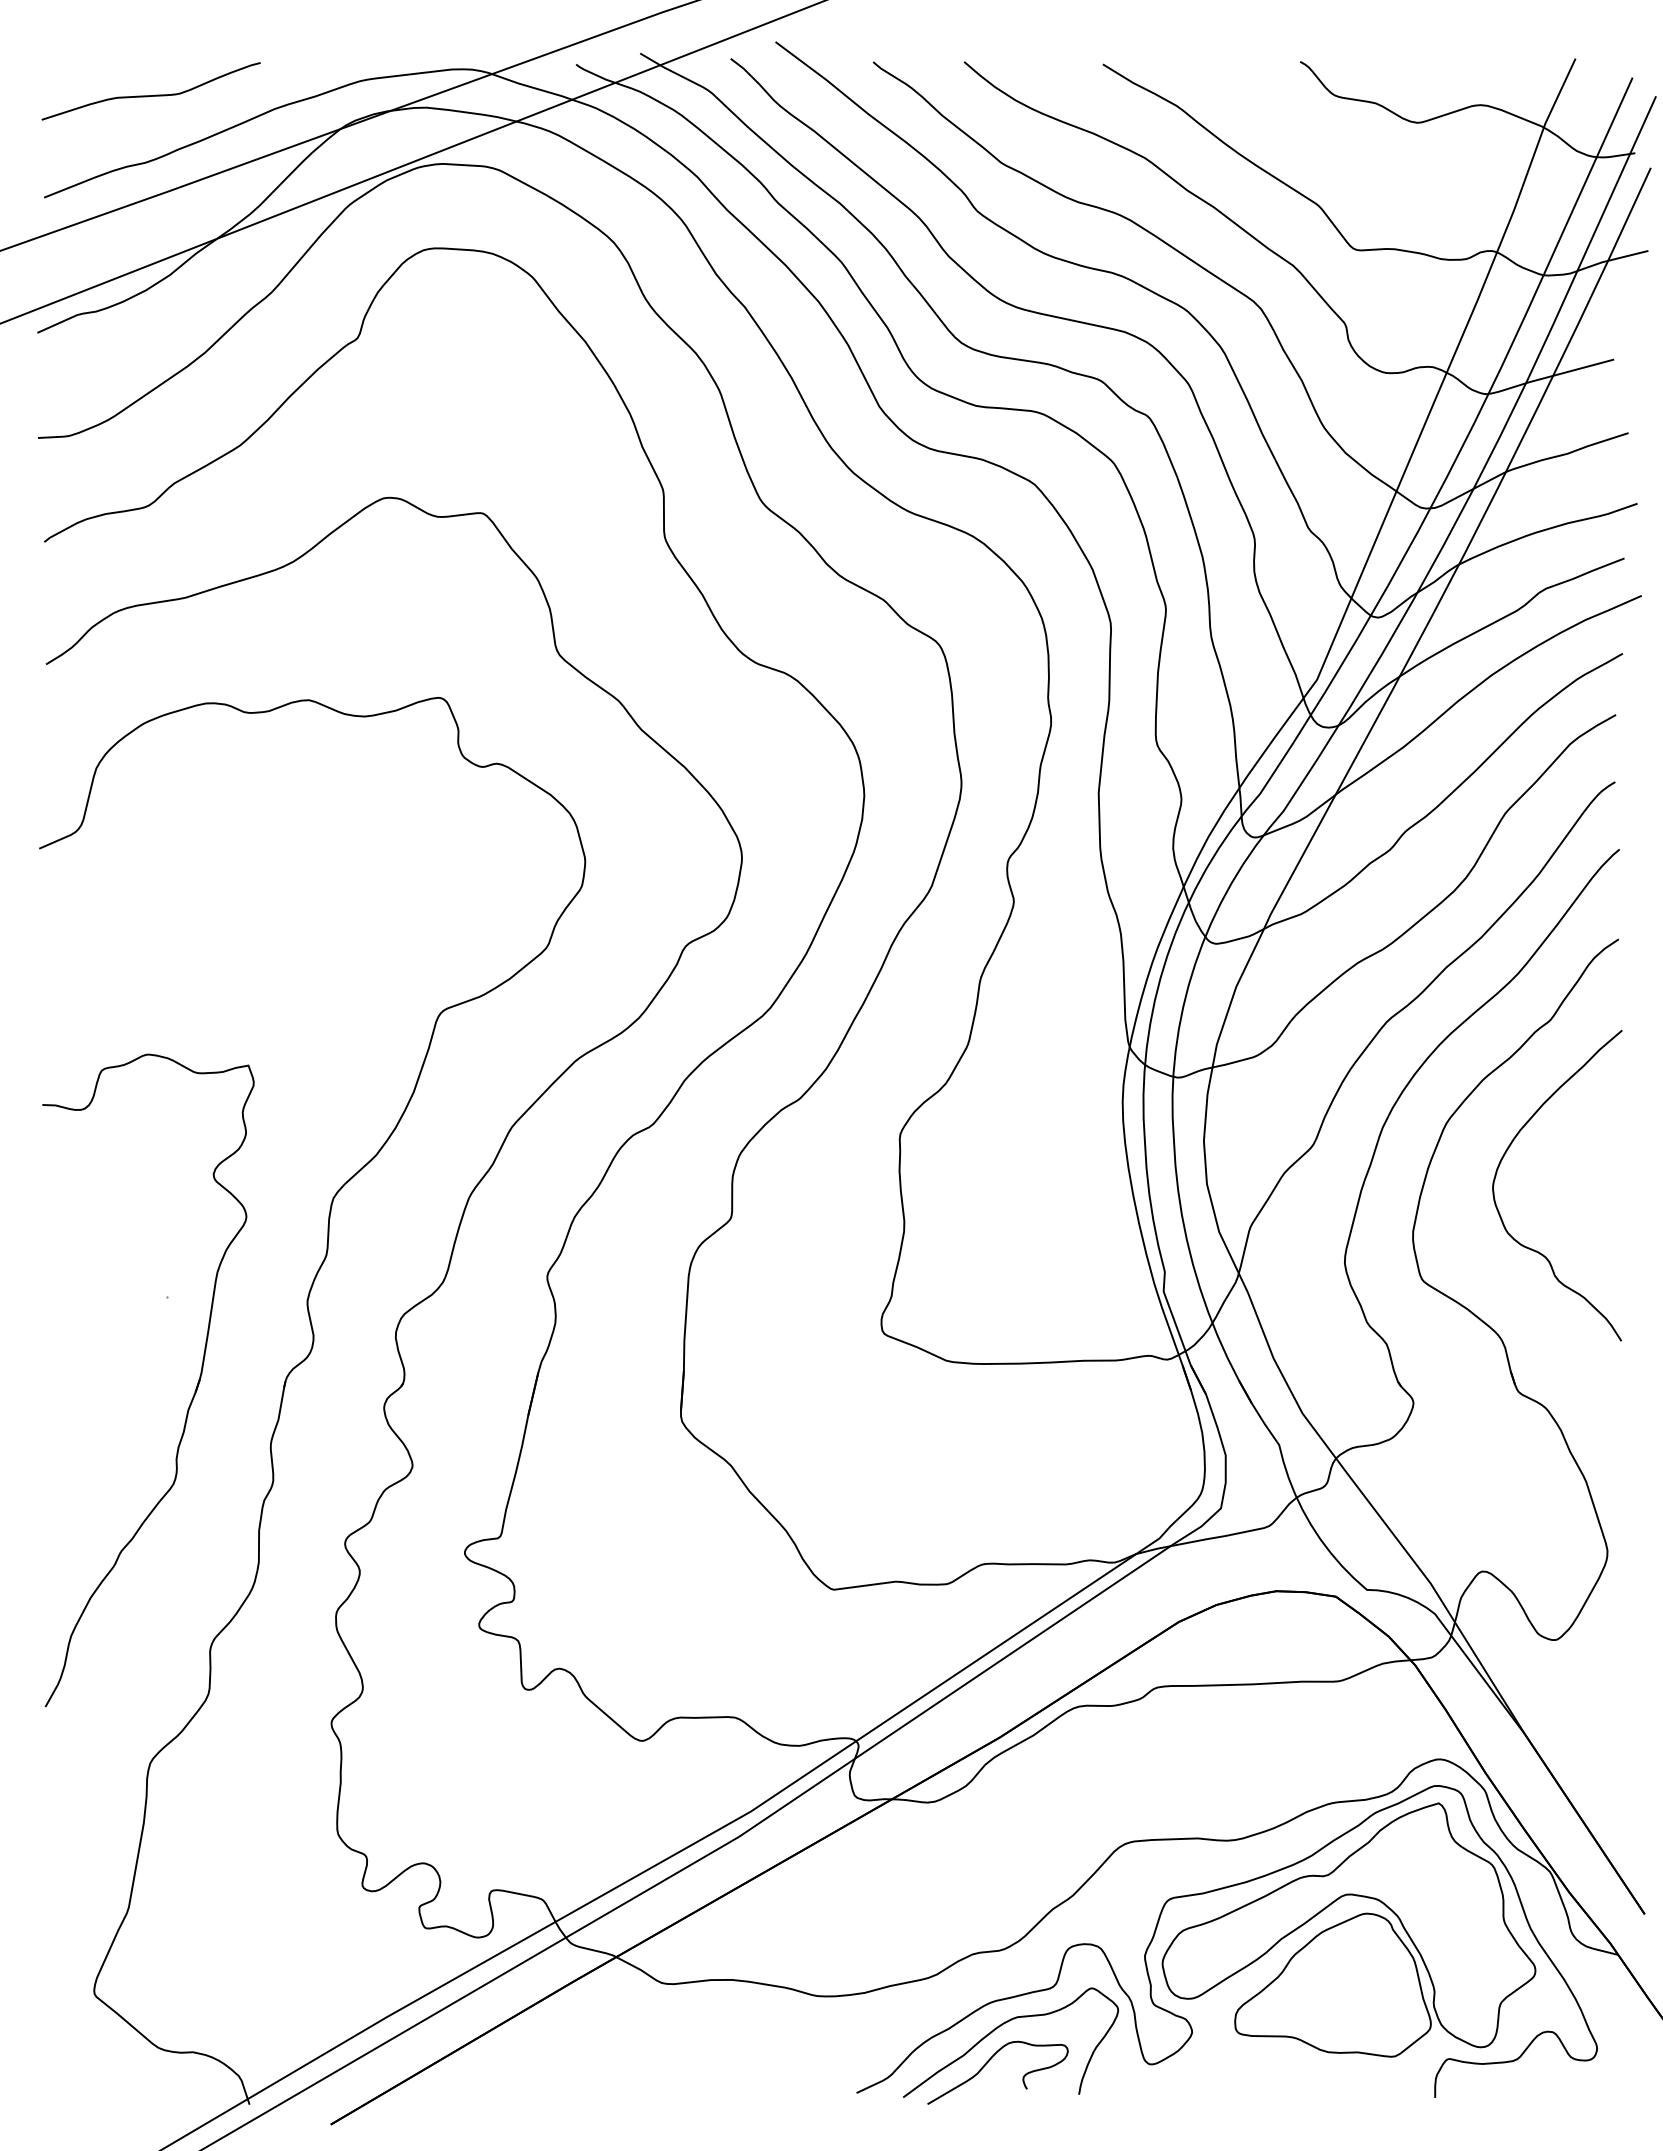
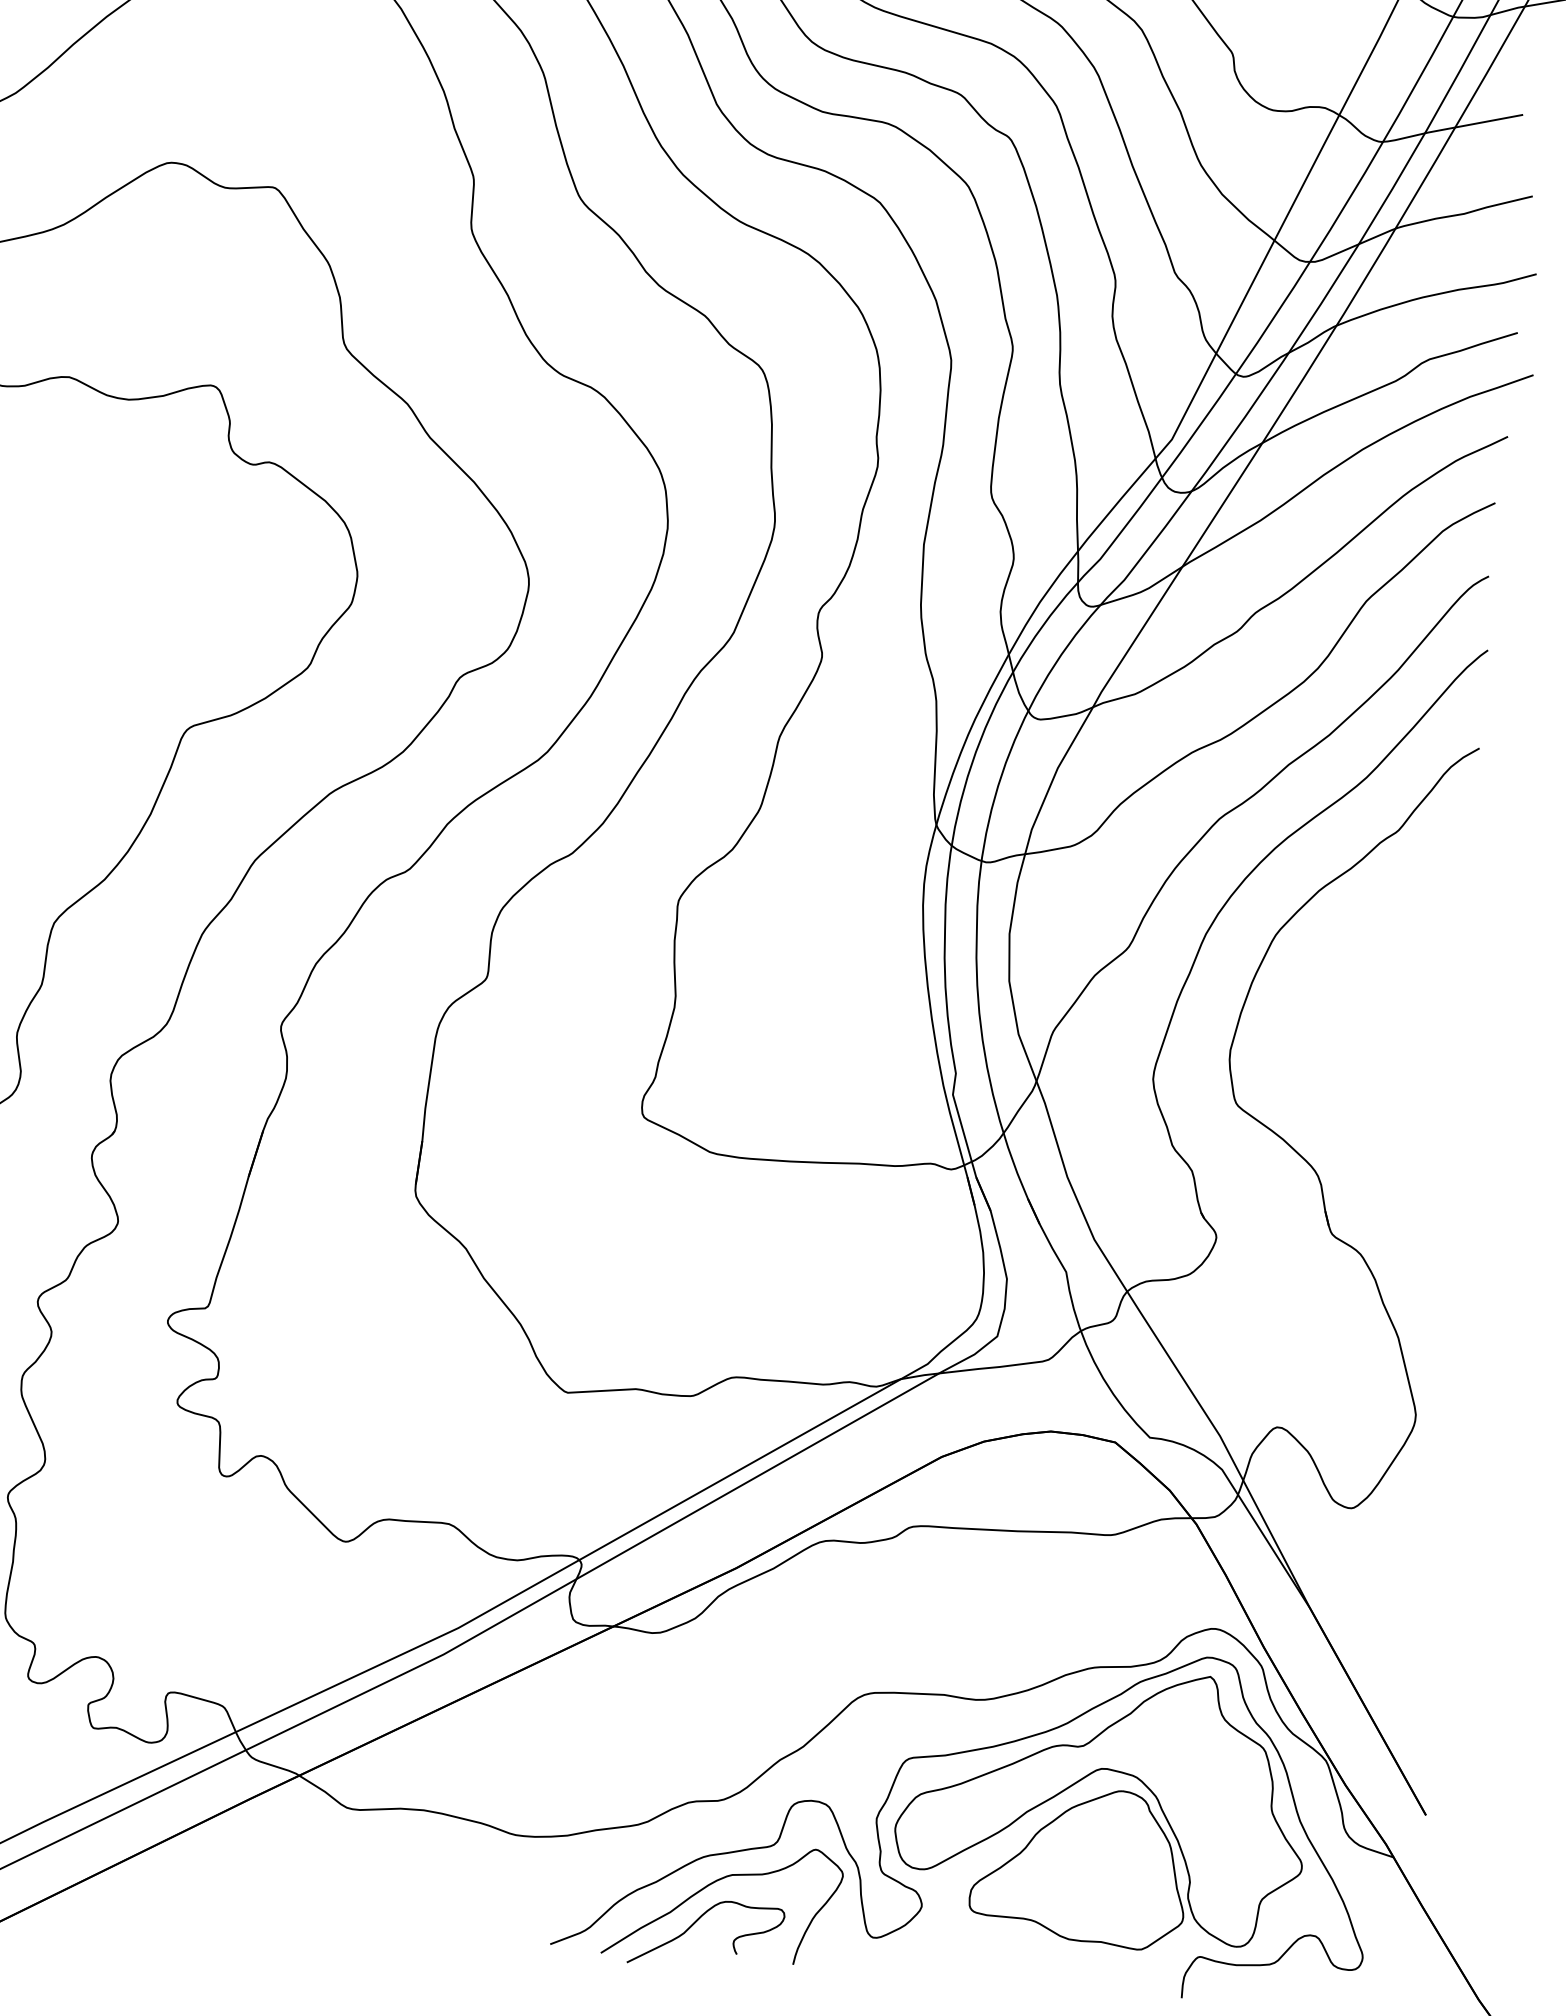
curve: (1503, 1158) -> (1335, 978), removed

